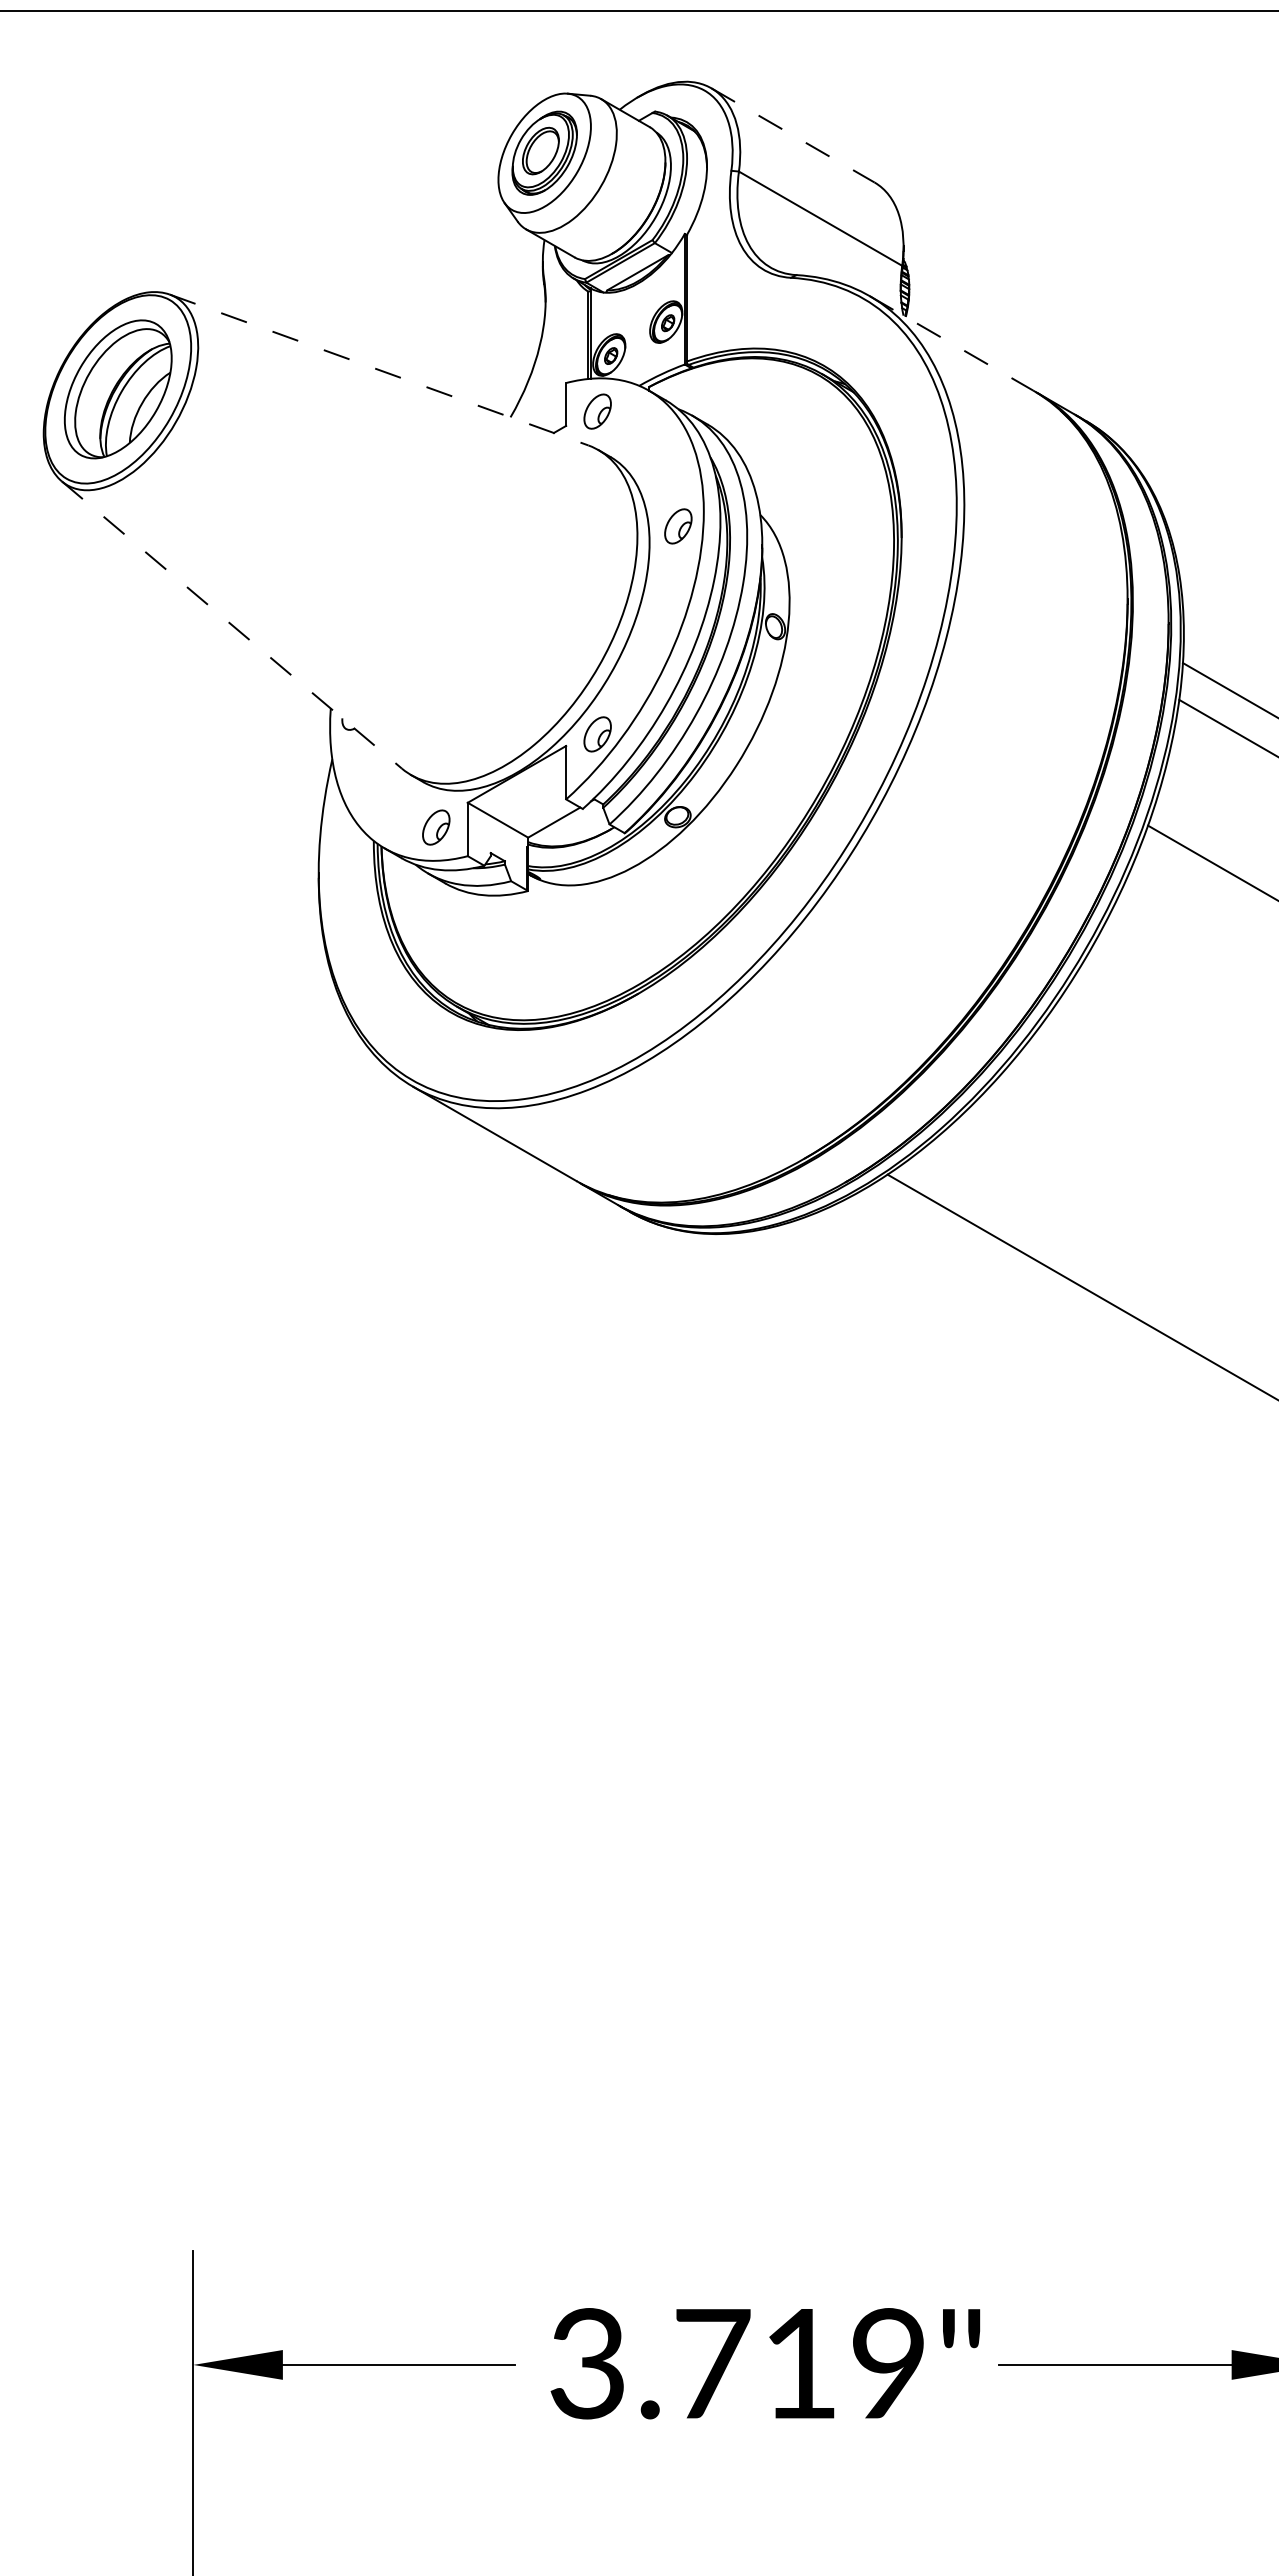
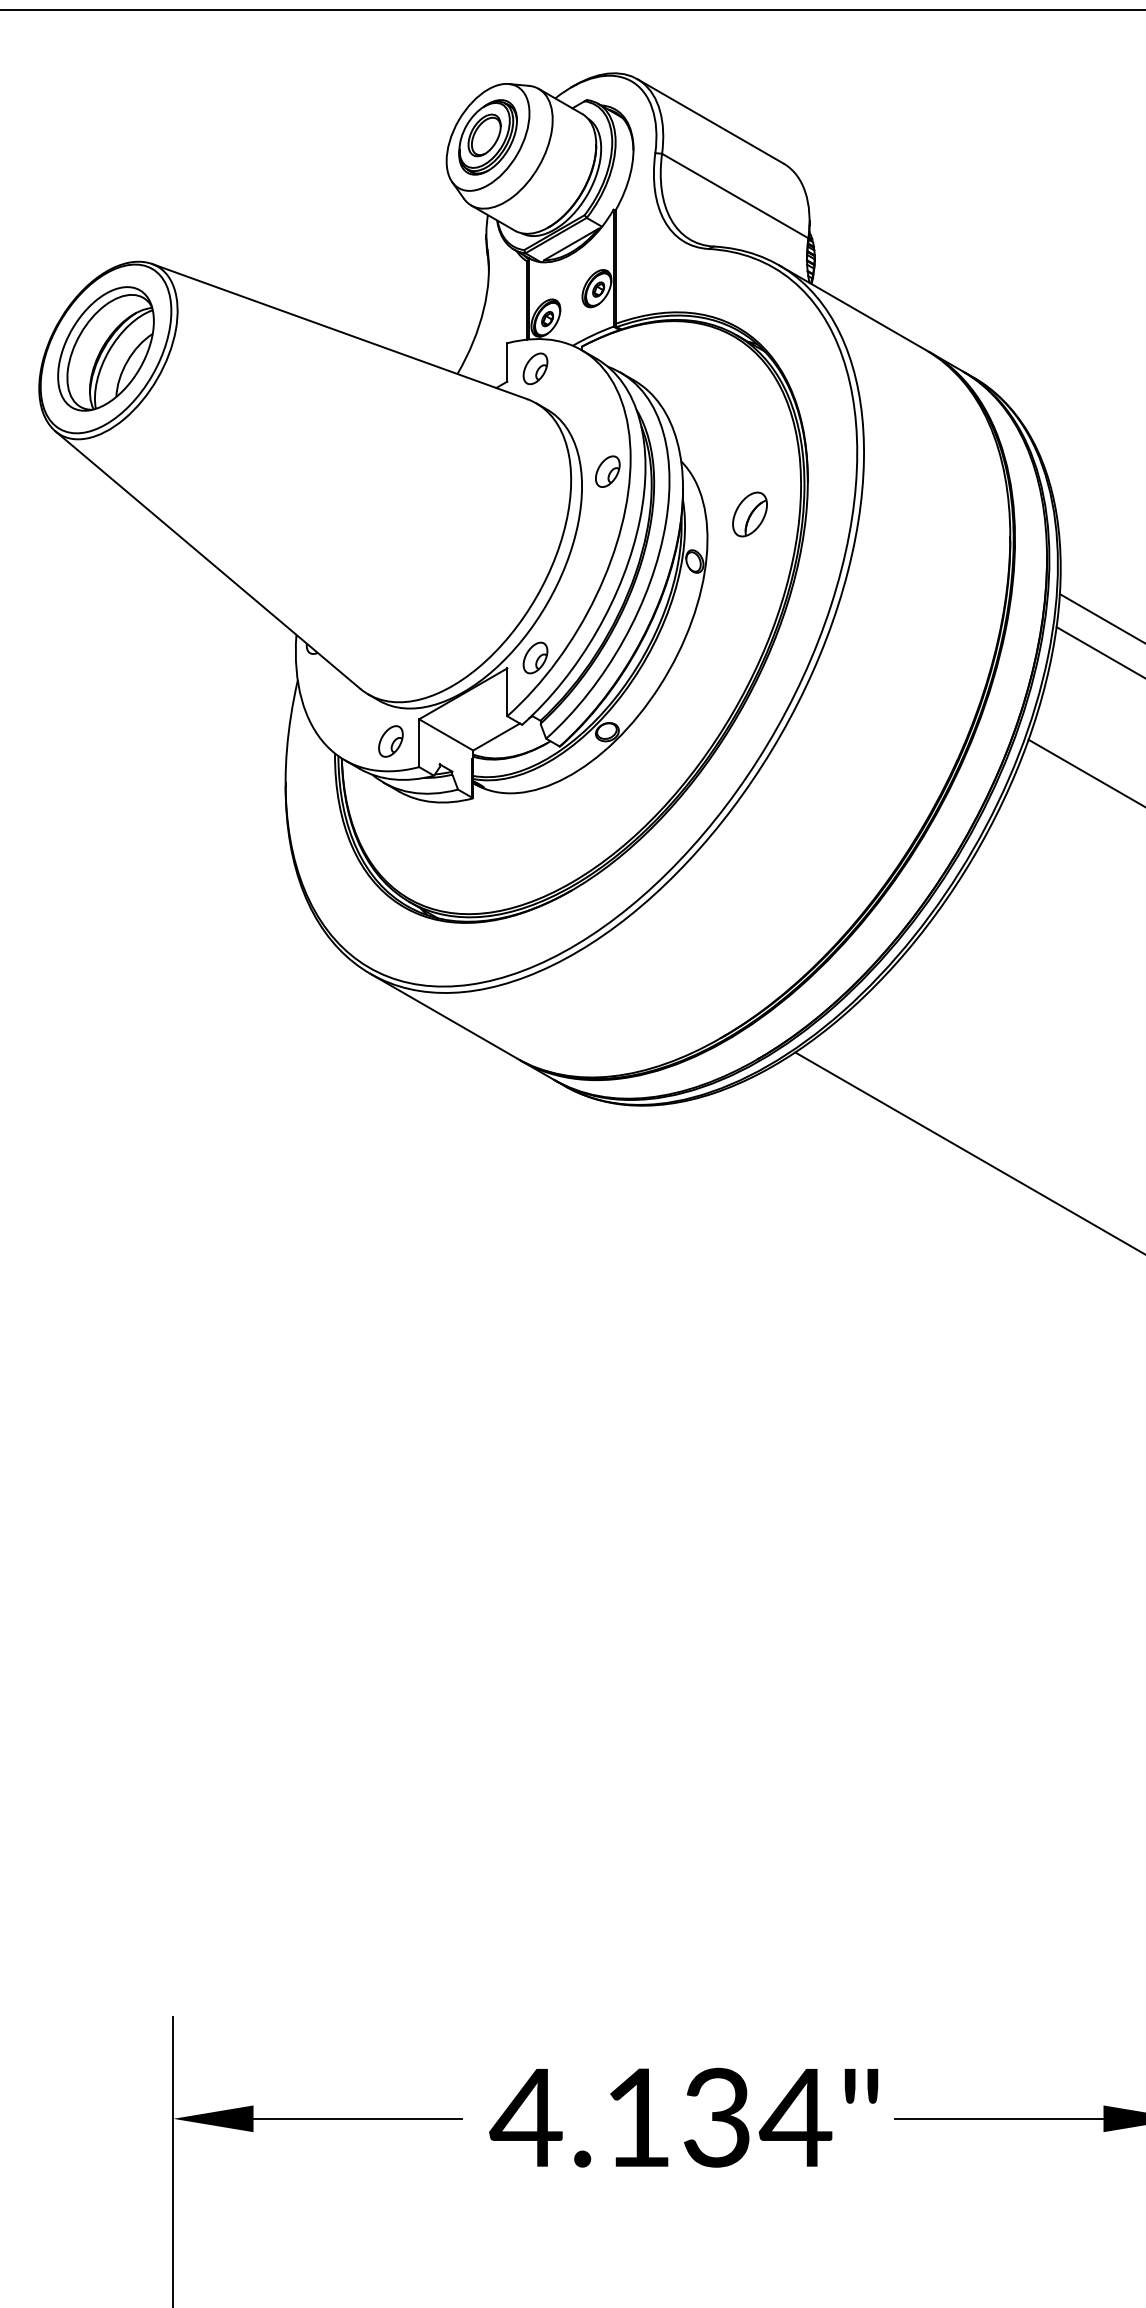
line: (793, 135) -> (710, 121), dashed -> solid
line: (951, 343) -> (852, 307), dashed -> solid
line: (379, 370) -> (340, 332), dashed -> solid
part: (836, 573) -> (749, 513), added
line: (232, 625) -> (208, 560), dashed -> solid
text: (736, 2363) -> (659, 2117), 3.719" -> 4.134"

